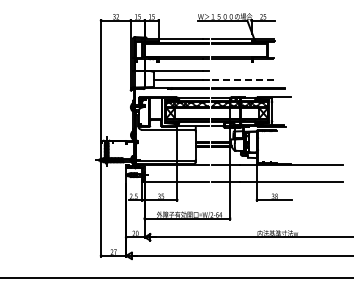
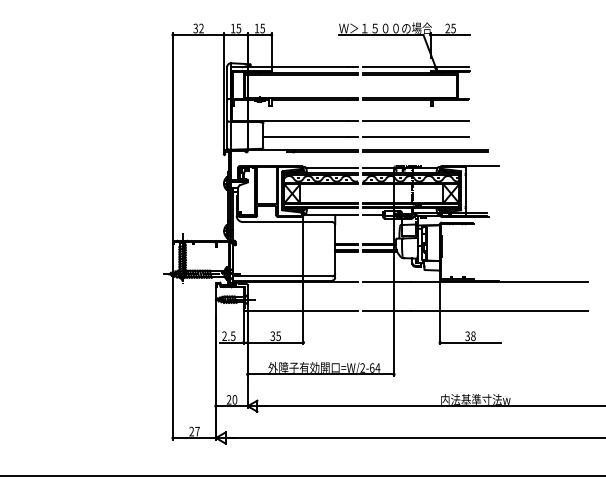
line: (242, 70) -> (415, 120), added
line: (242, 79) -> (415, 135), dashed -> solid

